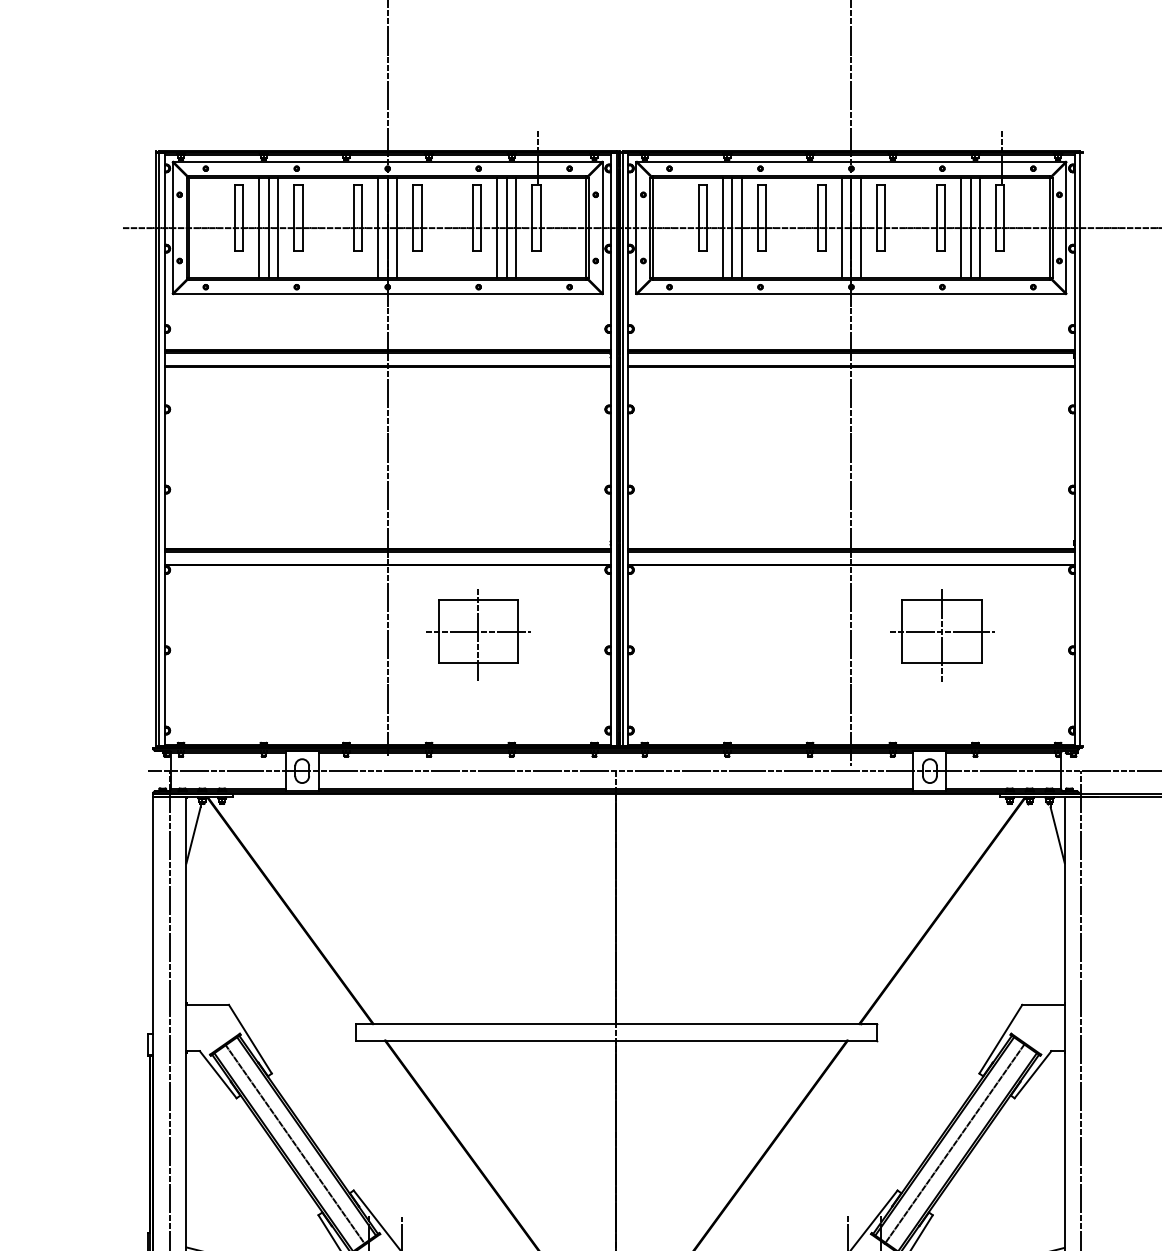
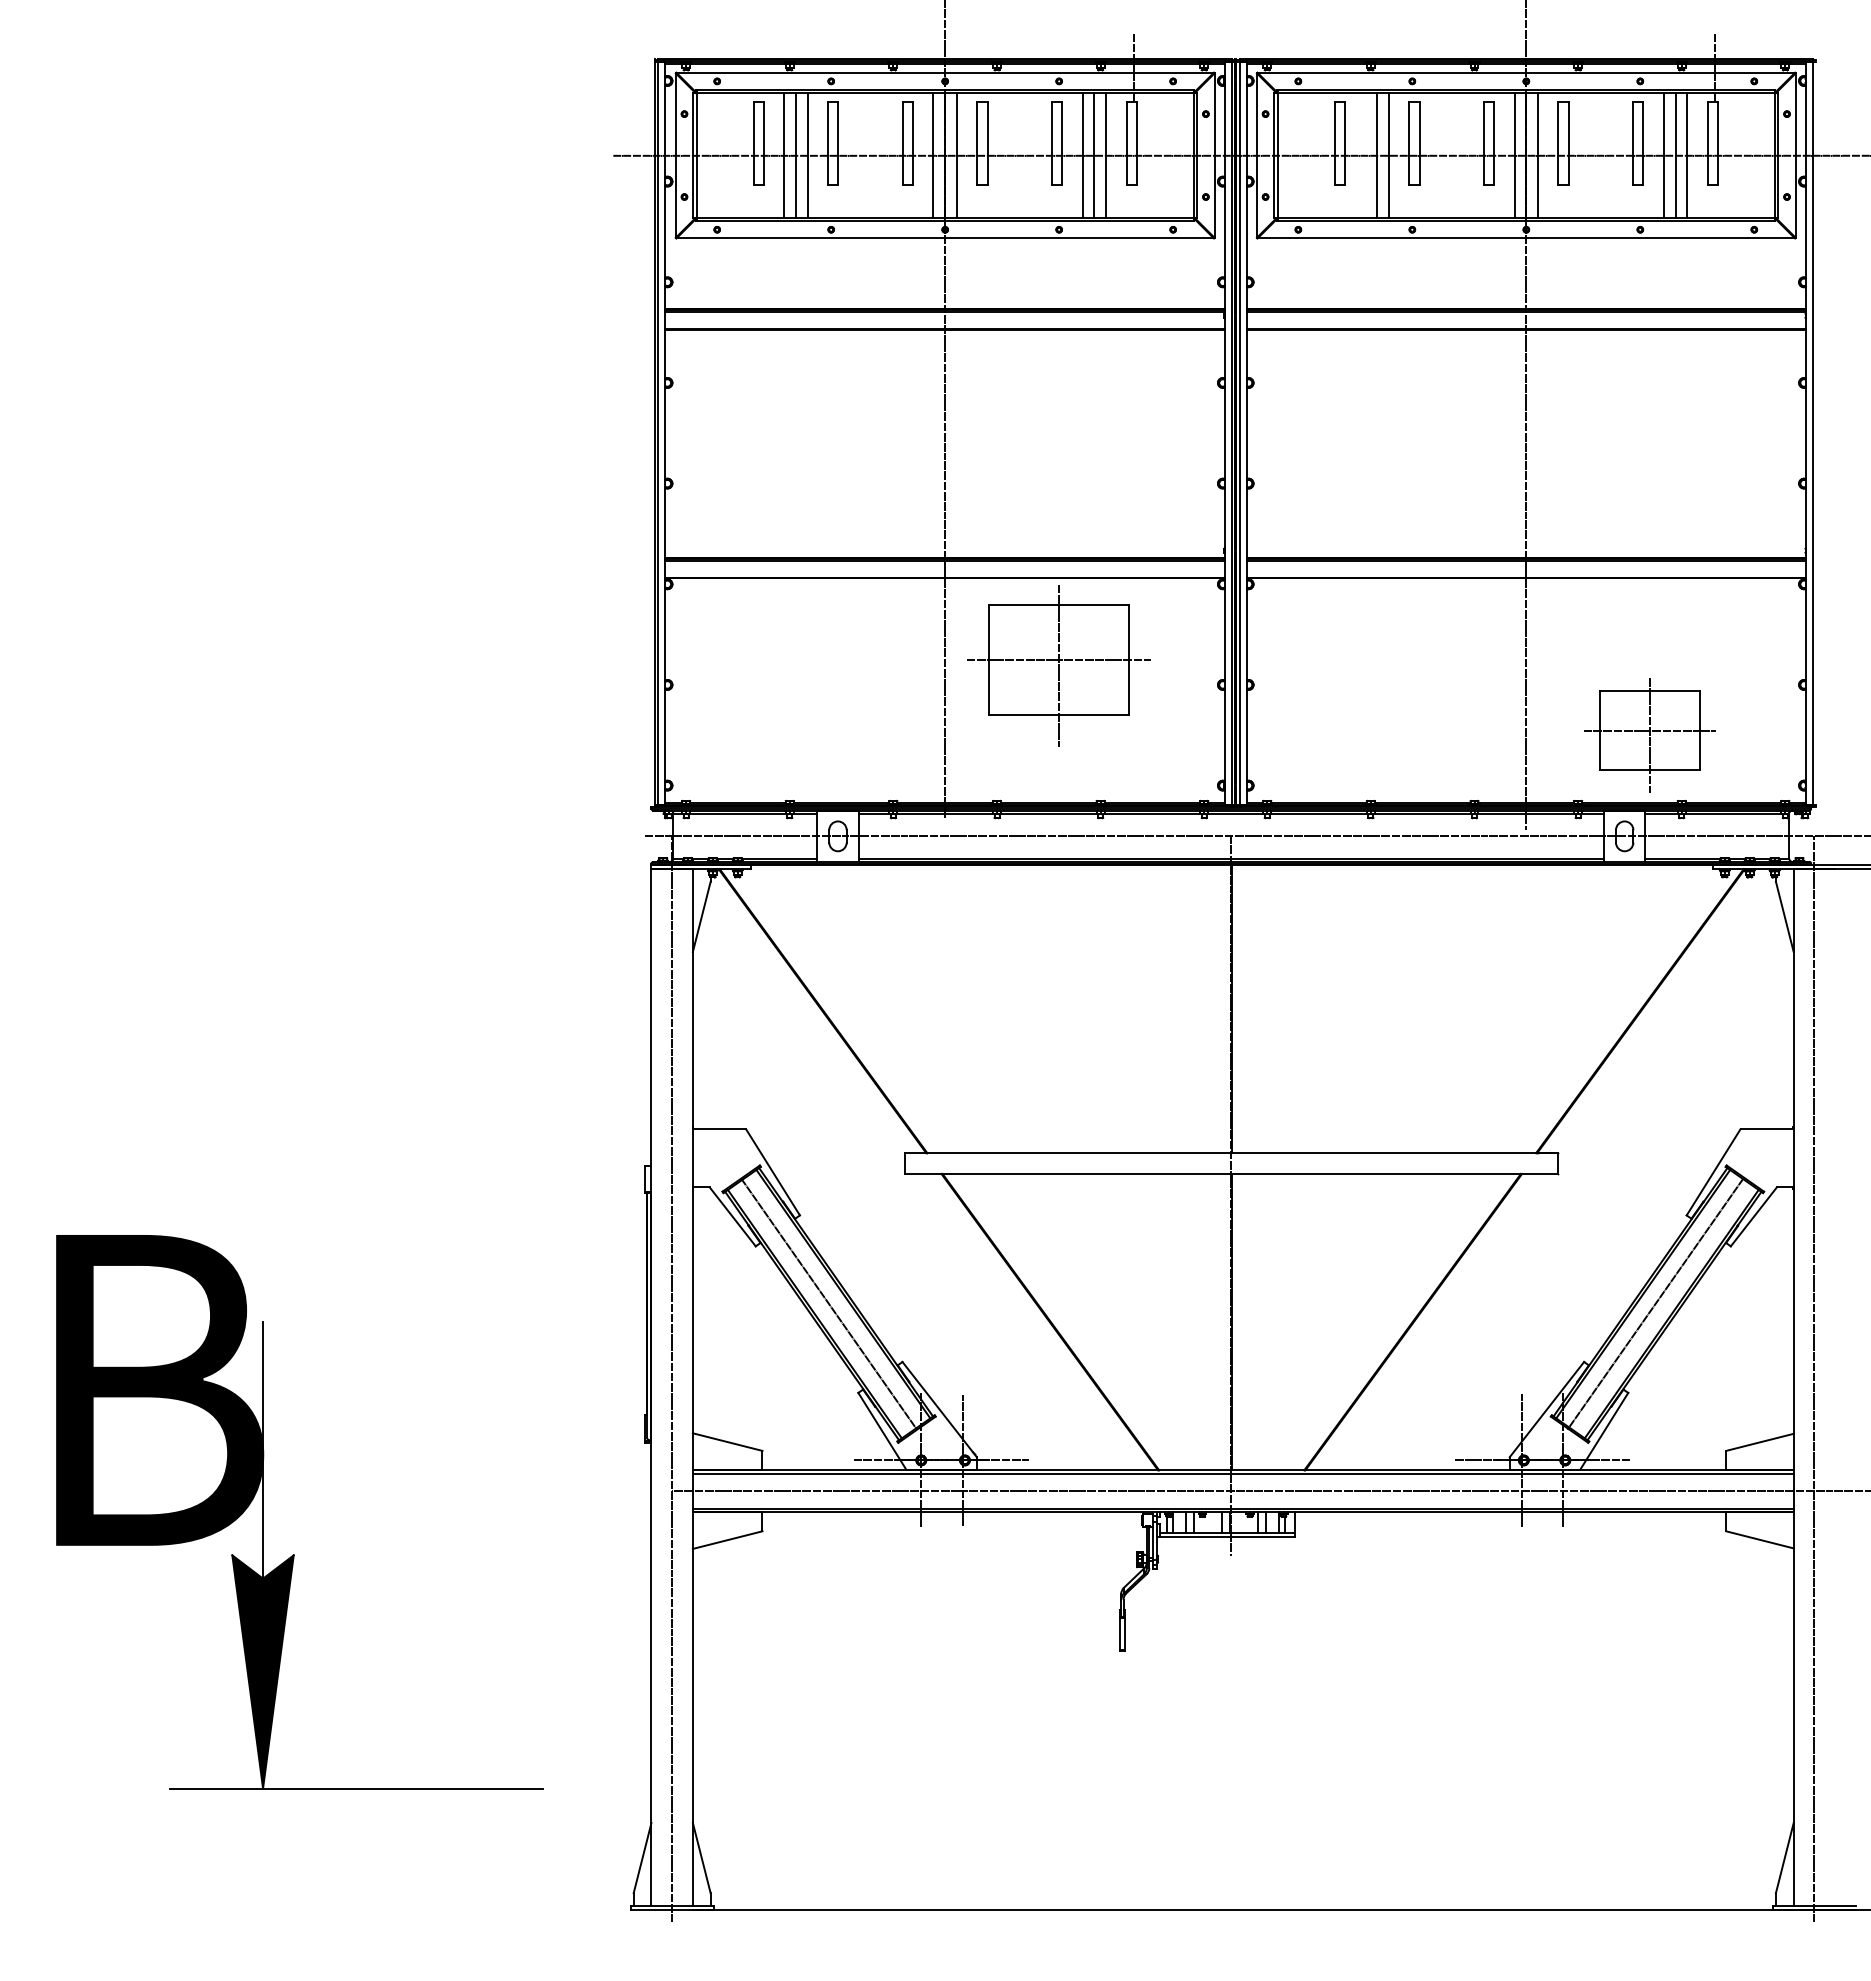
line: (723, 227) -> (1365, 155), removed
part: (478, 634) -> (1058, 665), size x1.4
part: (941, 635) -> (1649, 735), moved

